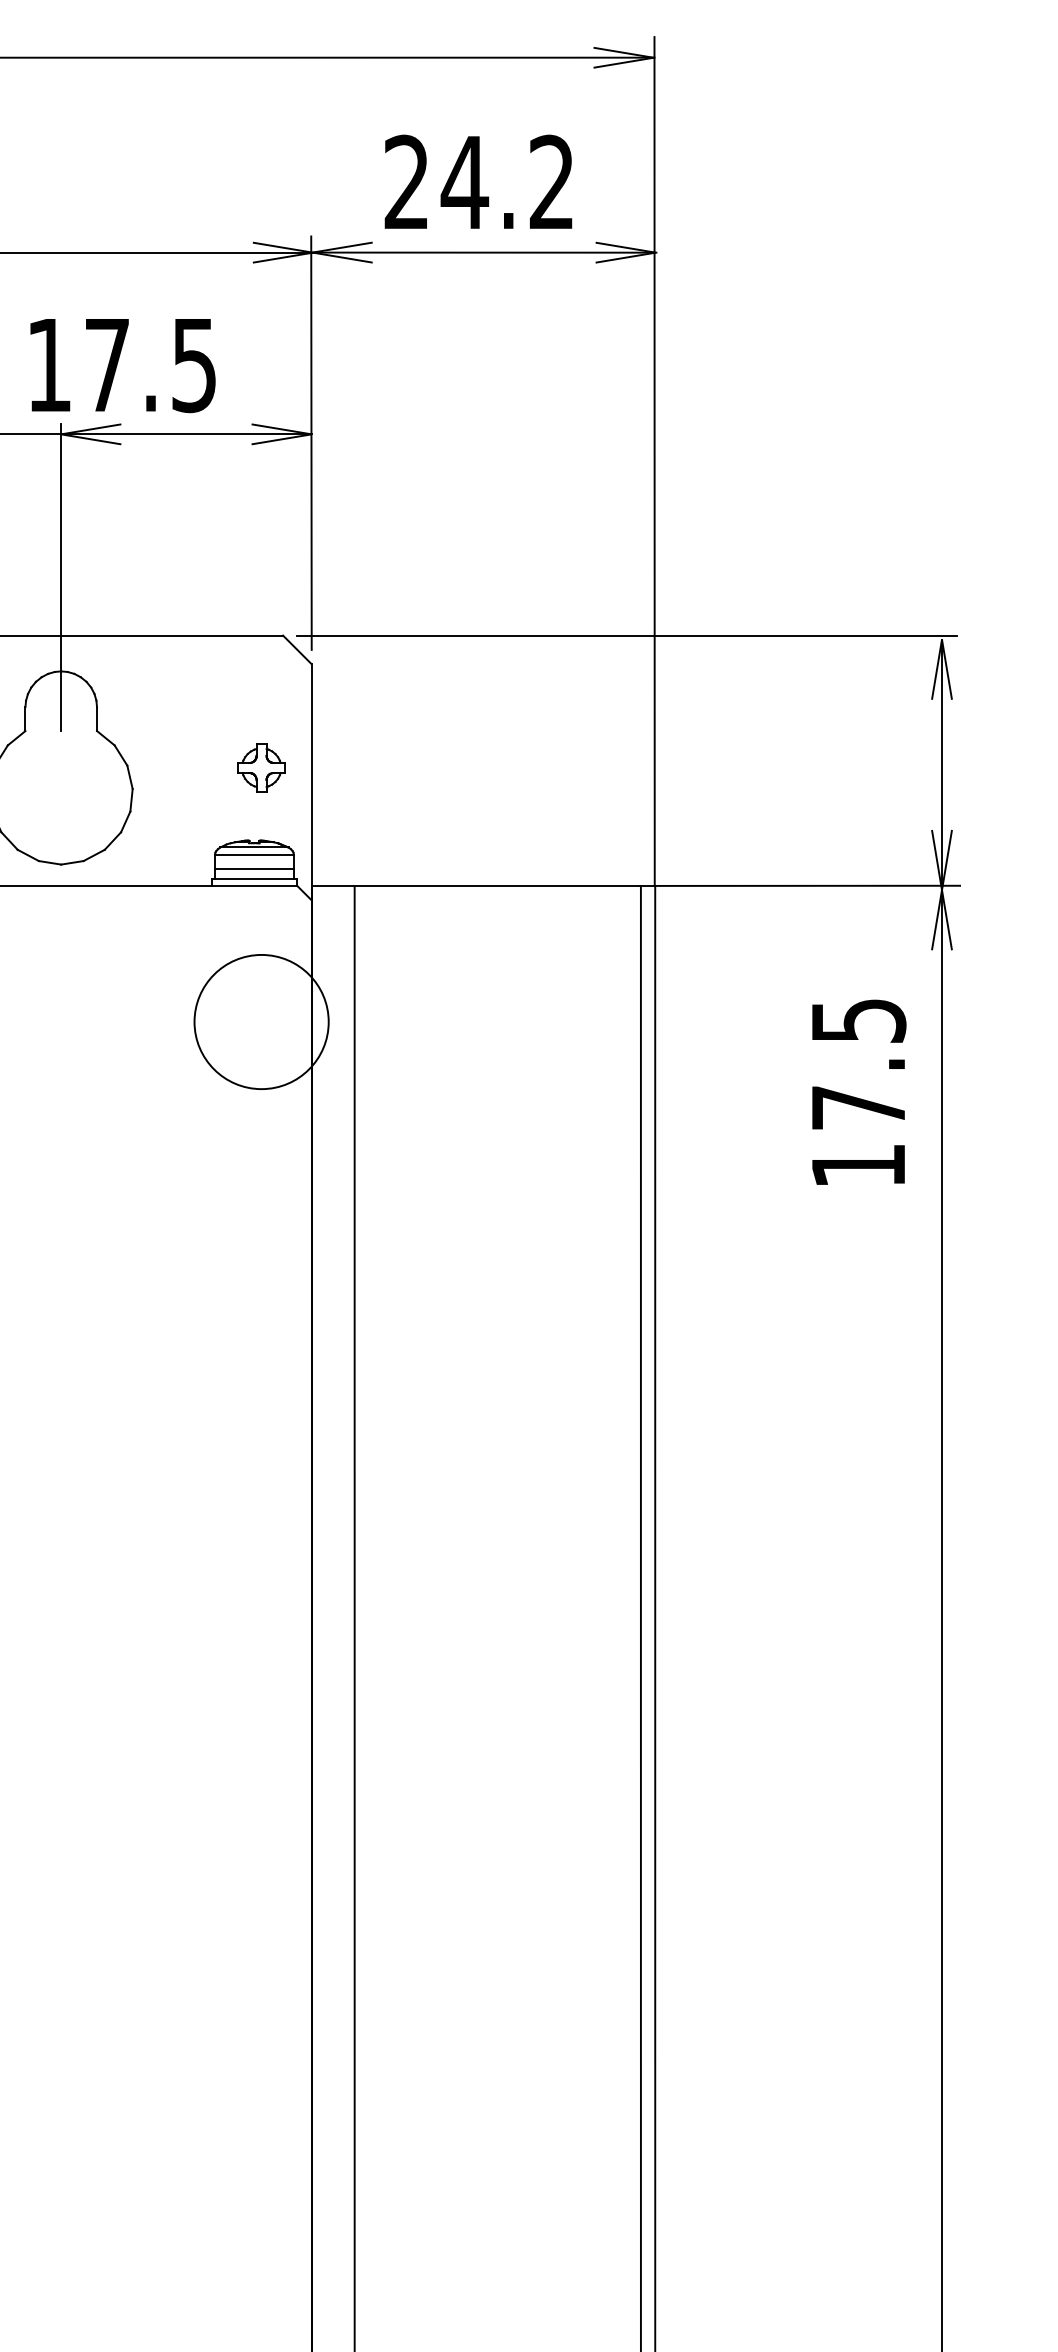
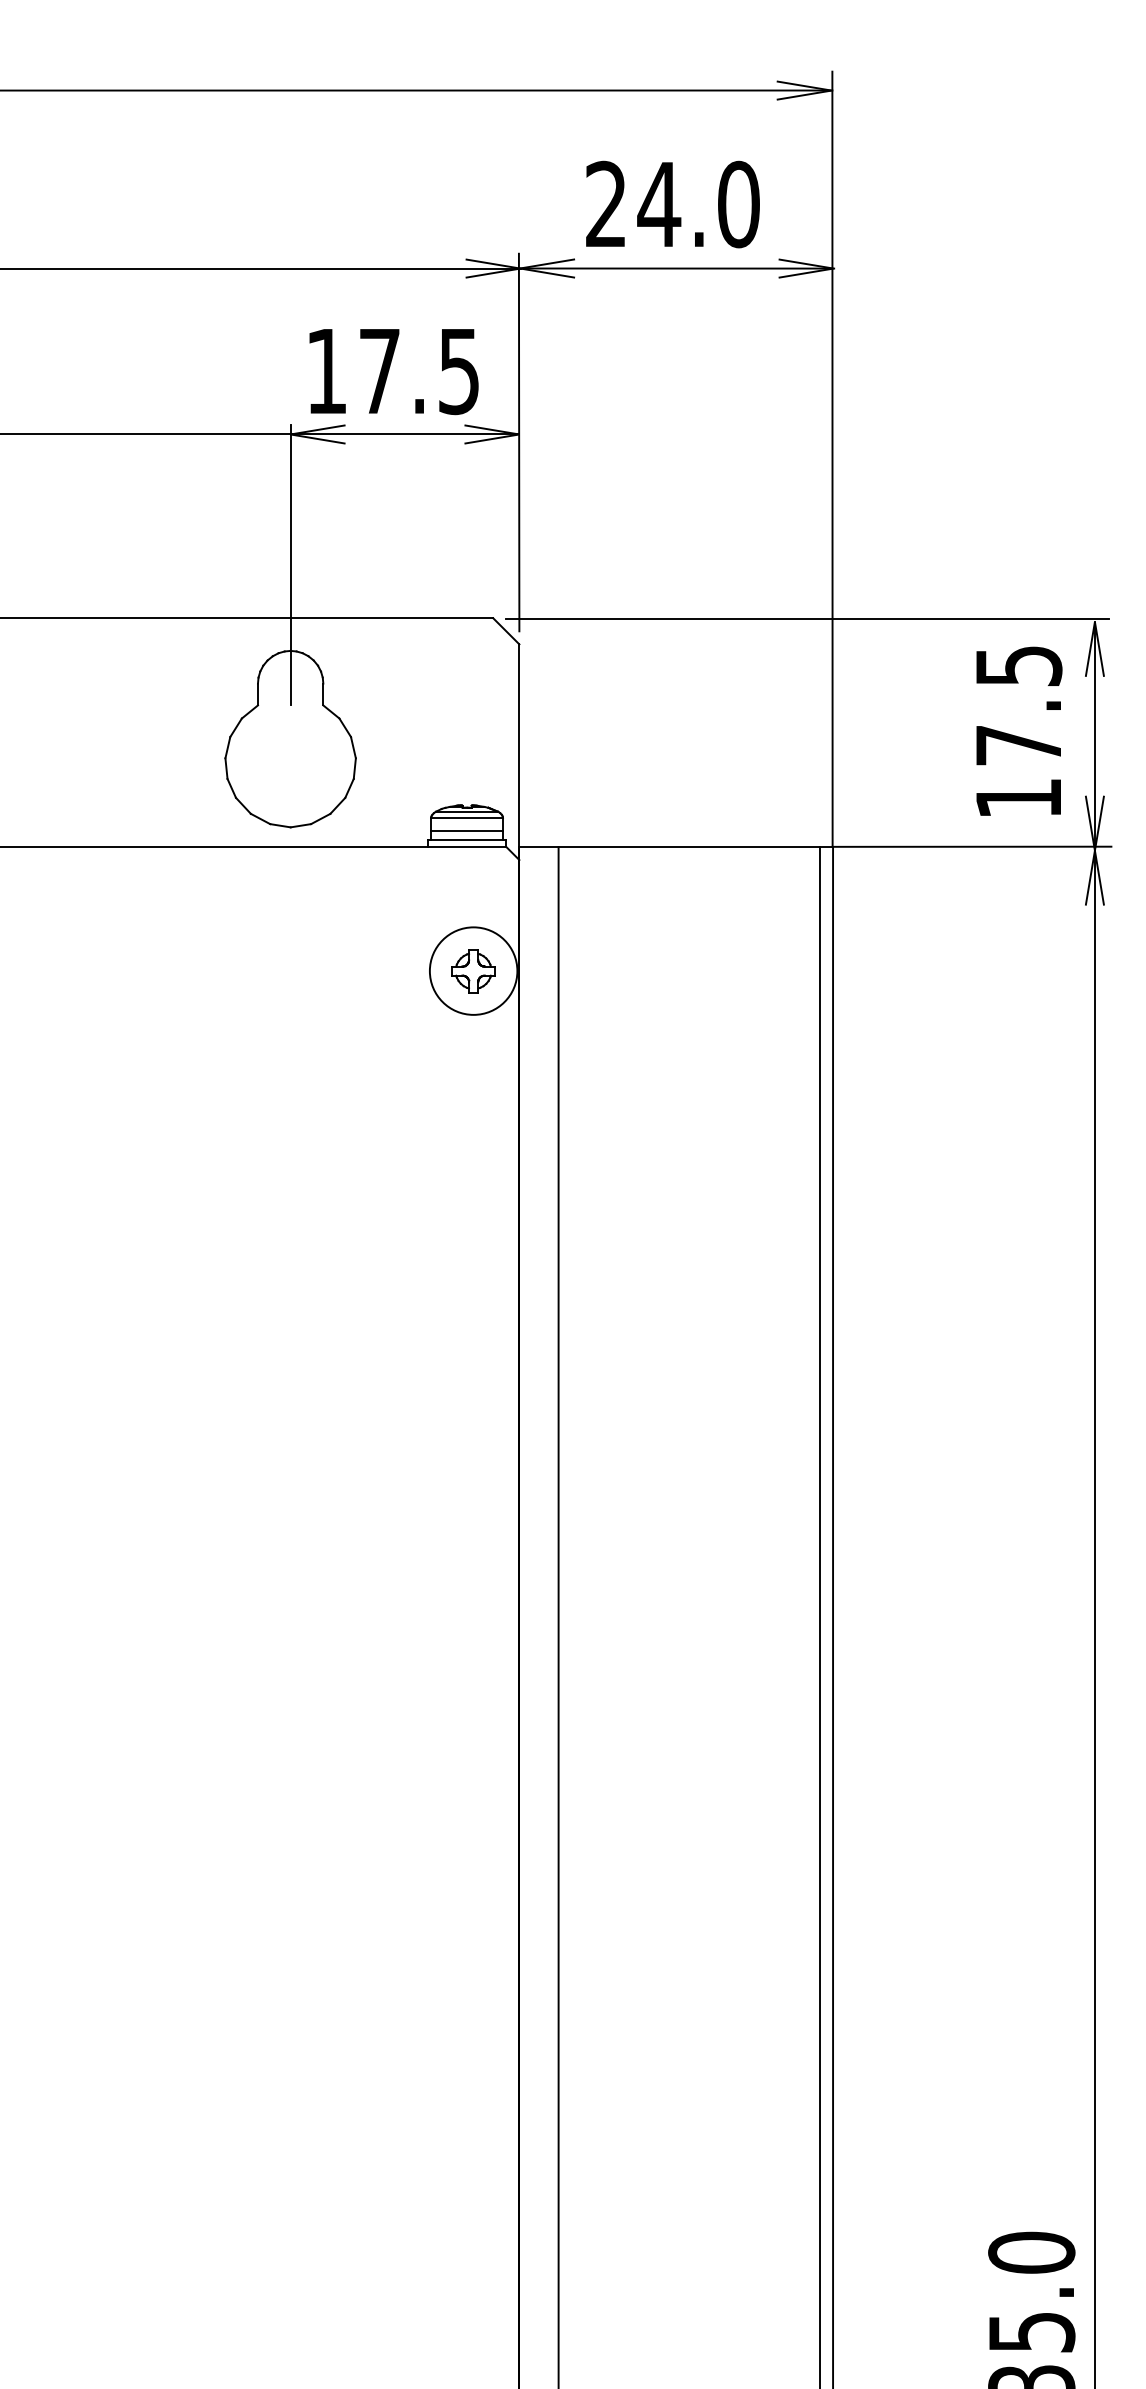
text: (551, 182) -> (738, 204), 24.2 -> 24.0
text: (122, 366) -> (393, 372), moved
part: (261, 768) -> (473, 971), moved
circle: (261, 1021) -> (473, 970), size x0.71
text: (859, 1091) -> (1019, 730), moved

